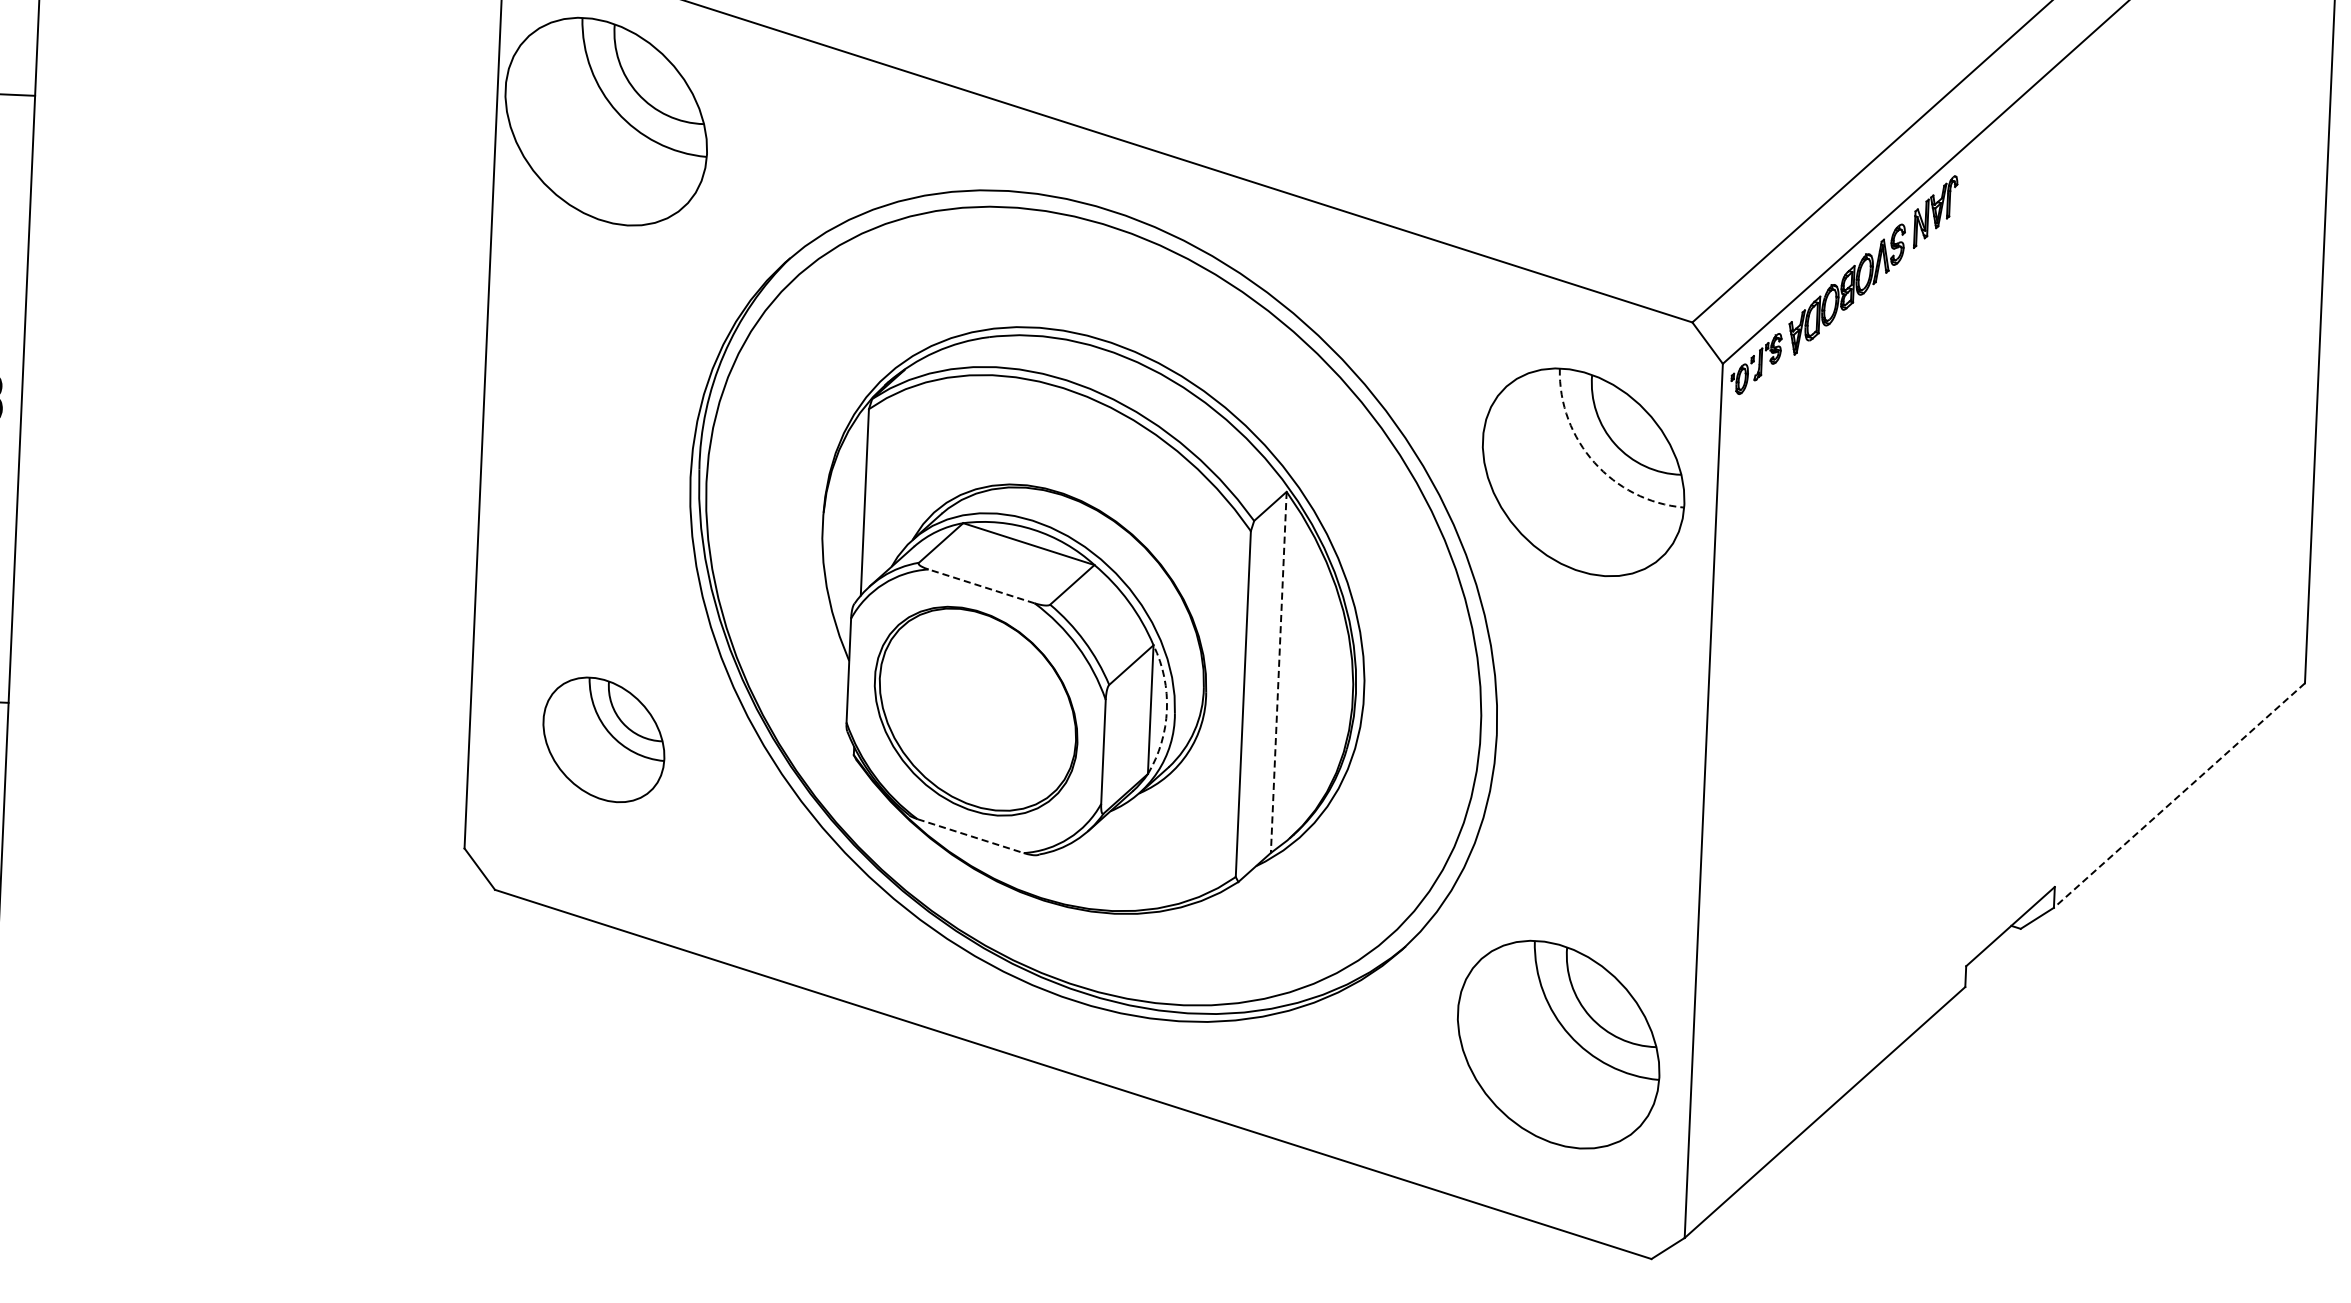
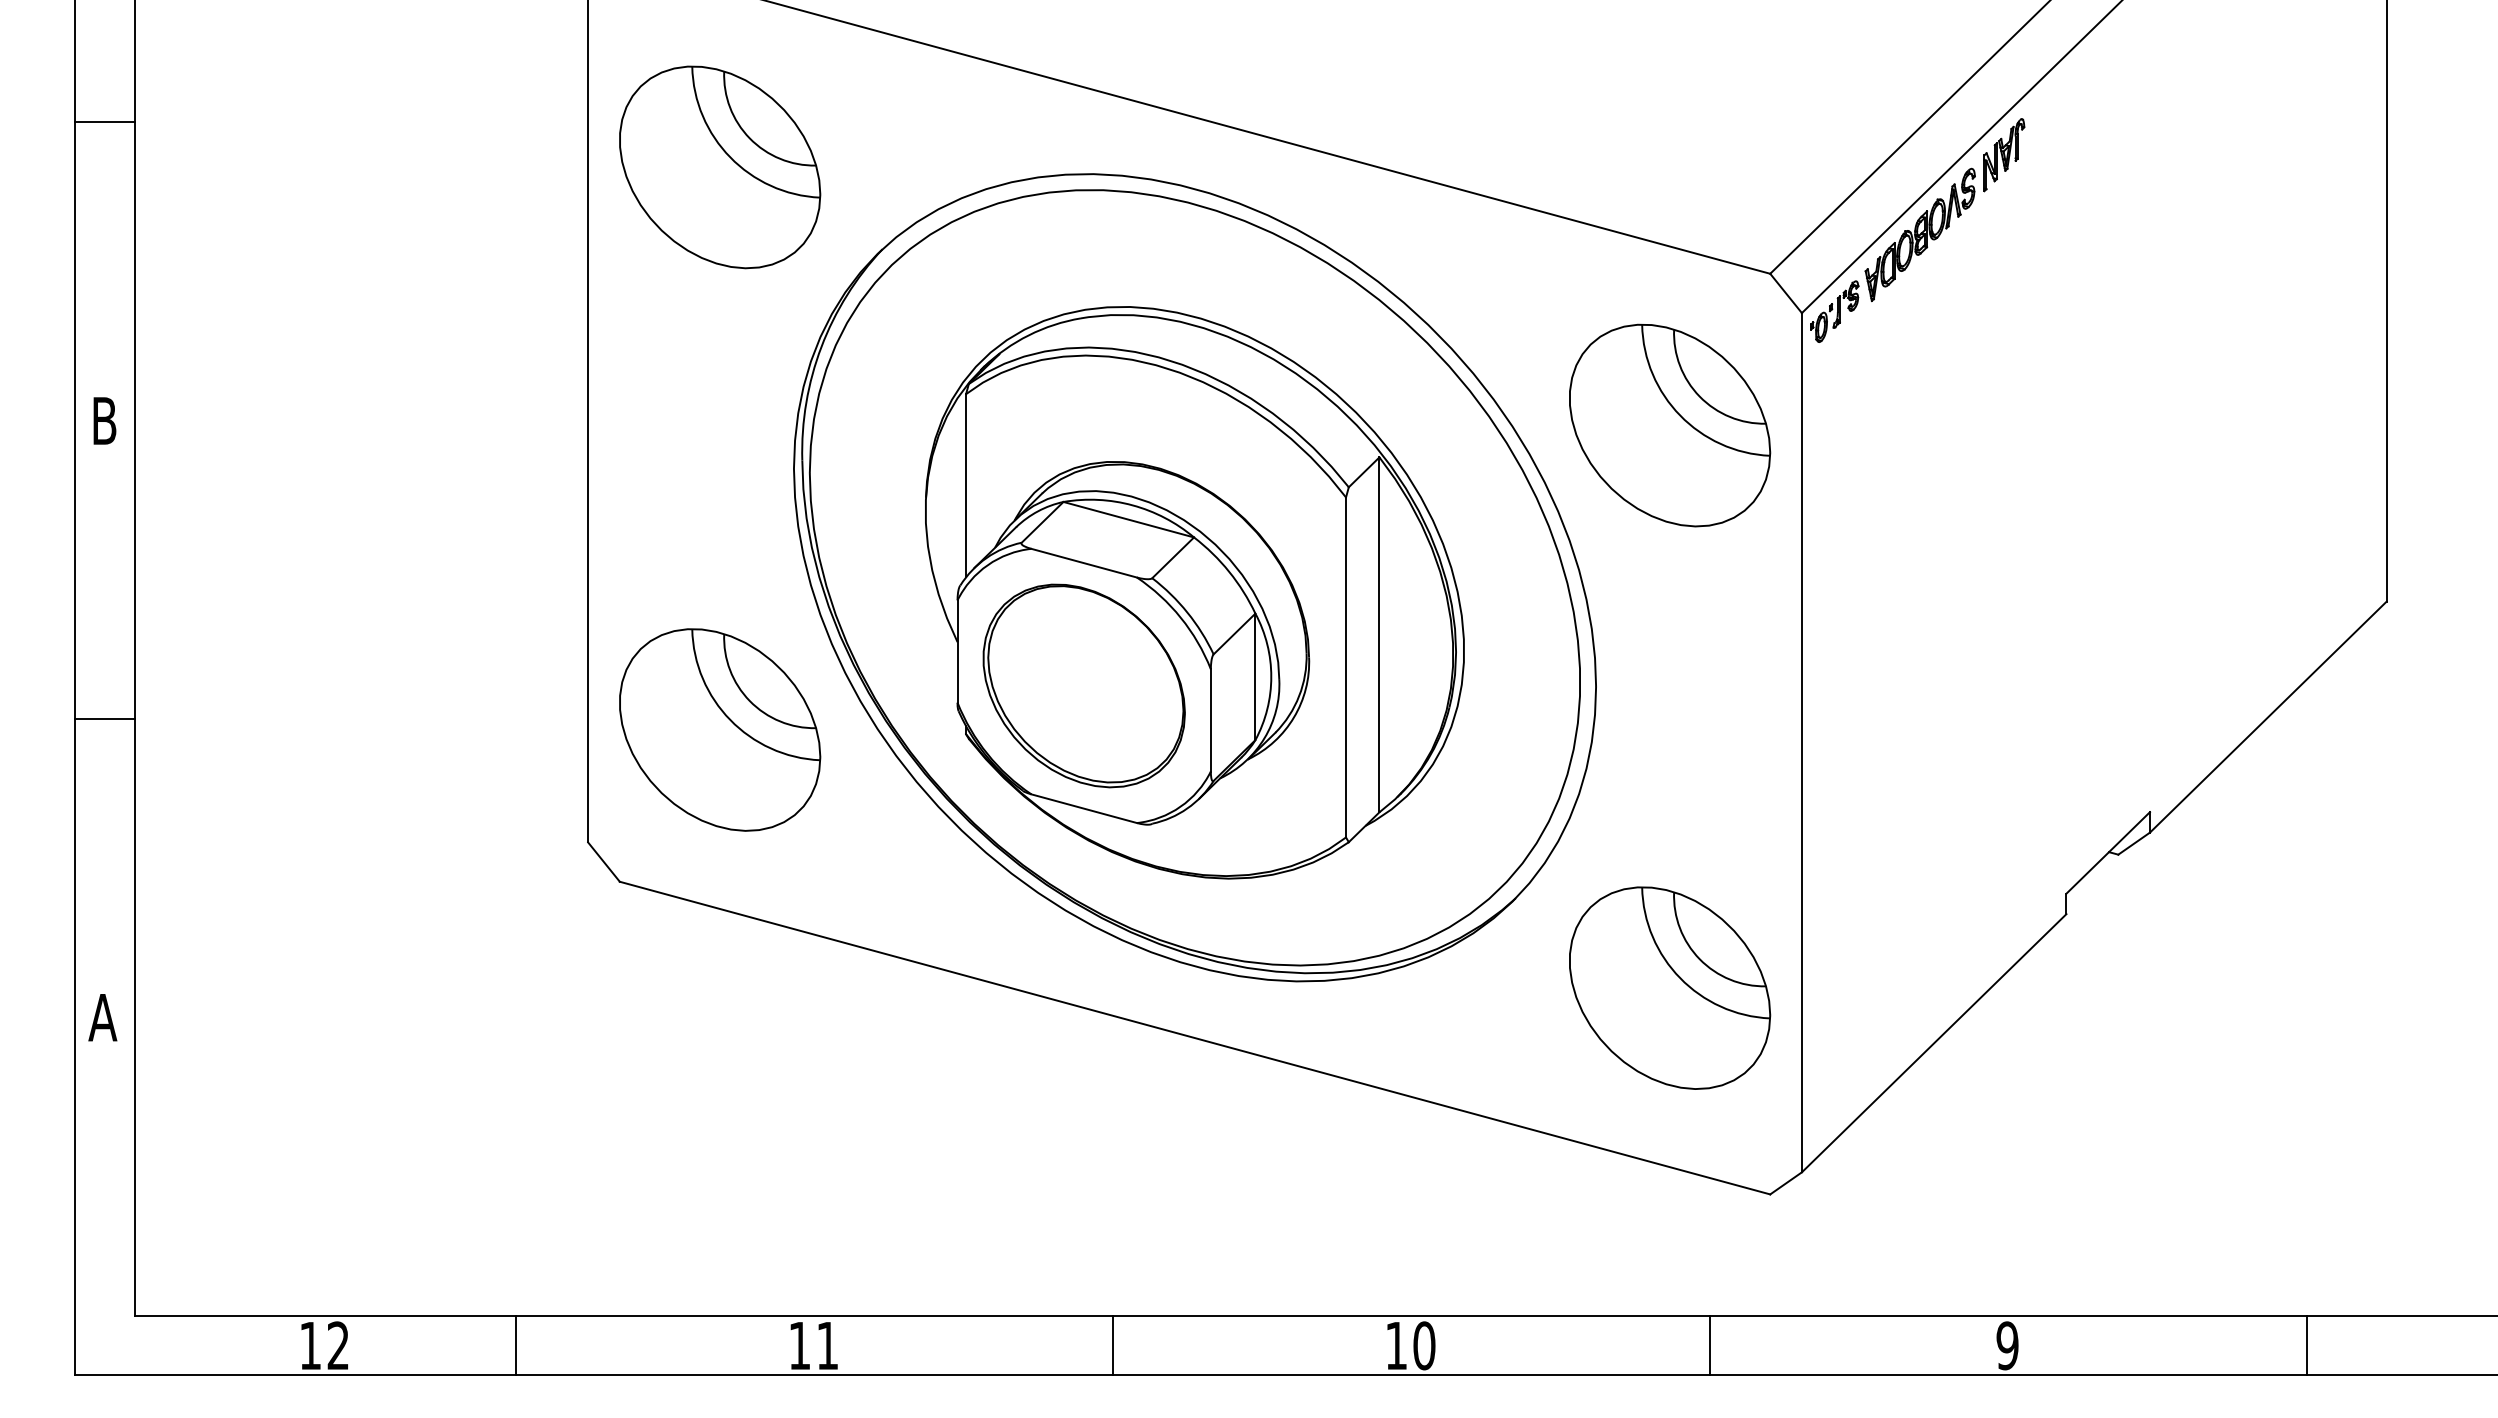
part: (606, 121) -> (720, 167), moved
arc: (1594, 462) -> (1680, 415), dashed -> solid
line: (981, 586) -> (1084, 563), dashed -> solid
line: (1278, 673) -> (1379, 635), dashed -> solid
arc: (1167, 709) -> (1271, 676), dashed -> solid
part: (604, 739) -> (720, 729), size x1.67
line: (2179, 795) -> (2268, 717), dashed -> solid
line: (971, 835) -> (1084, 808), dashed -> solid

